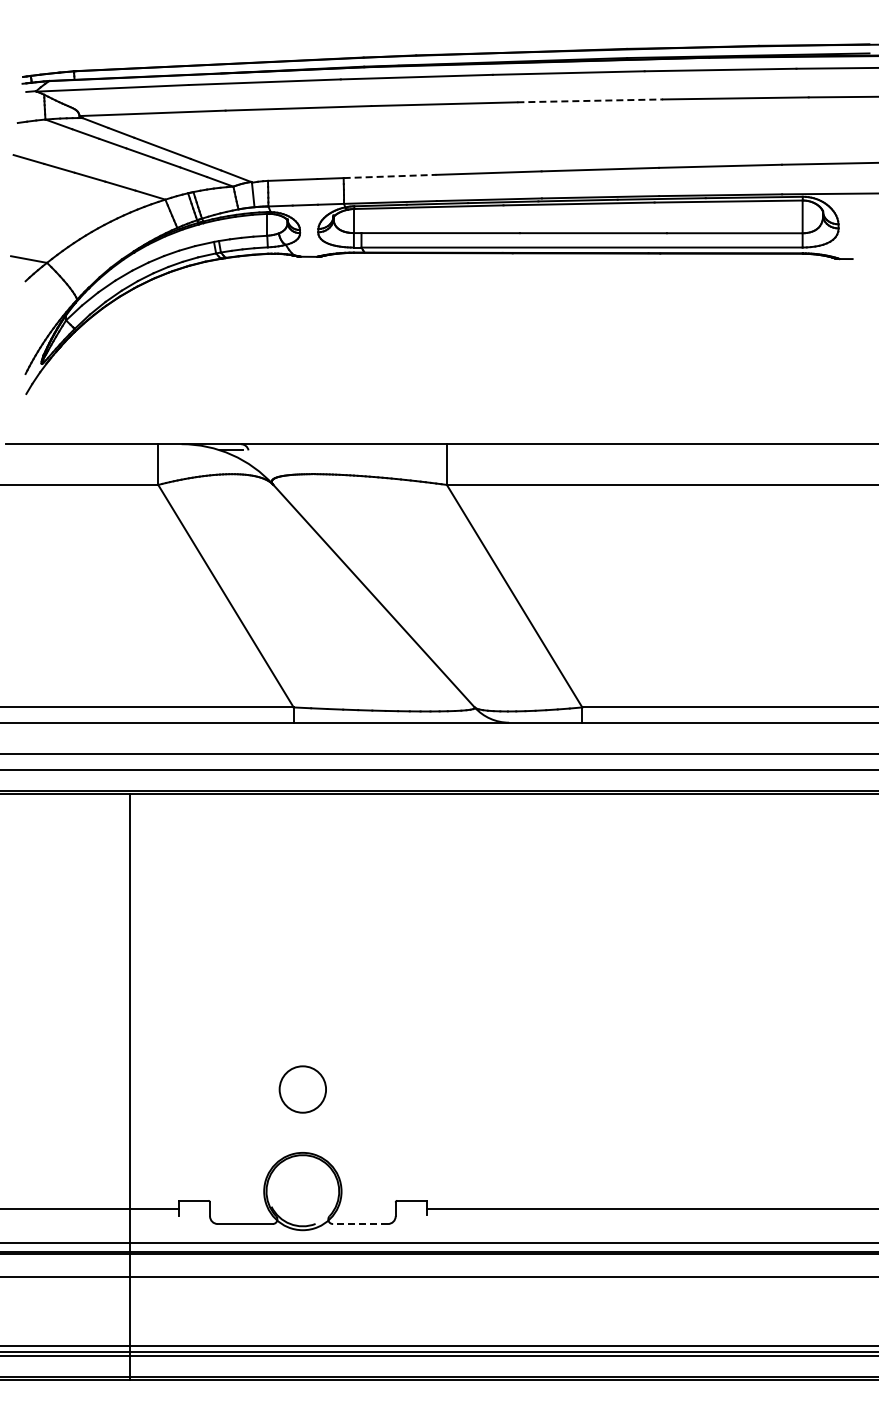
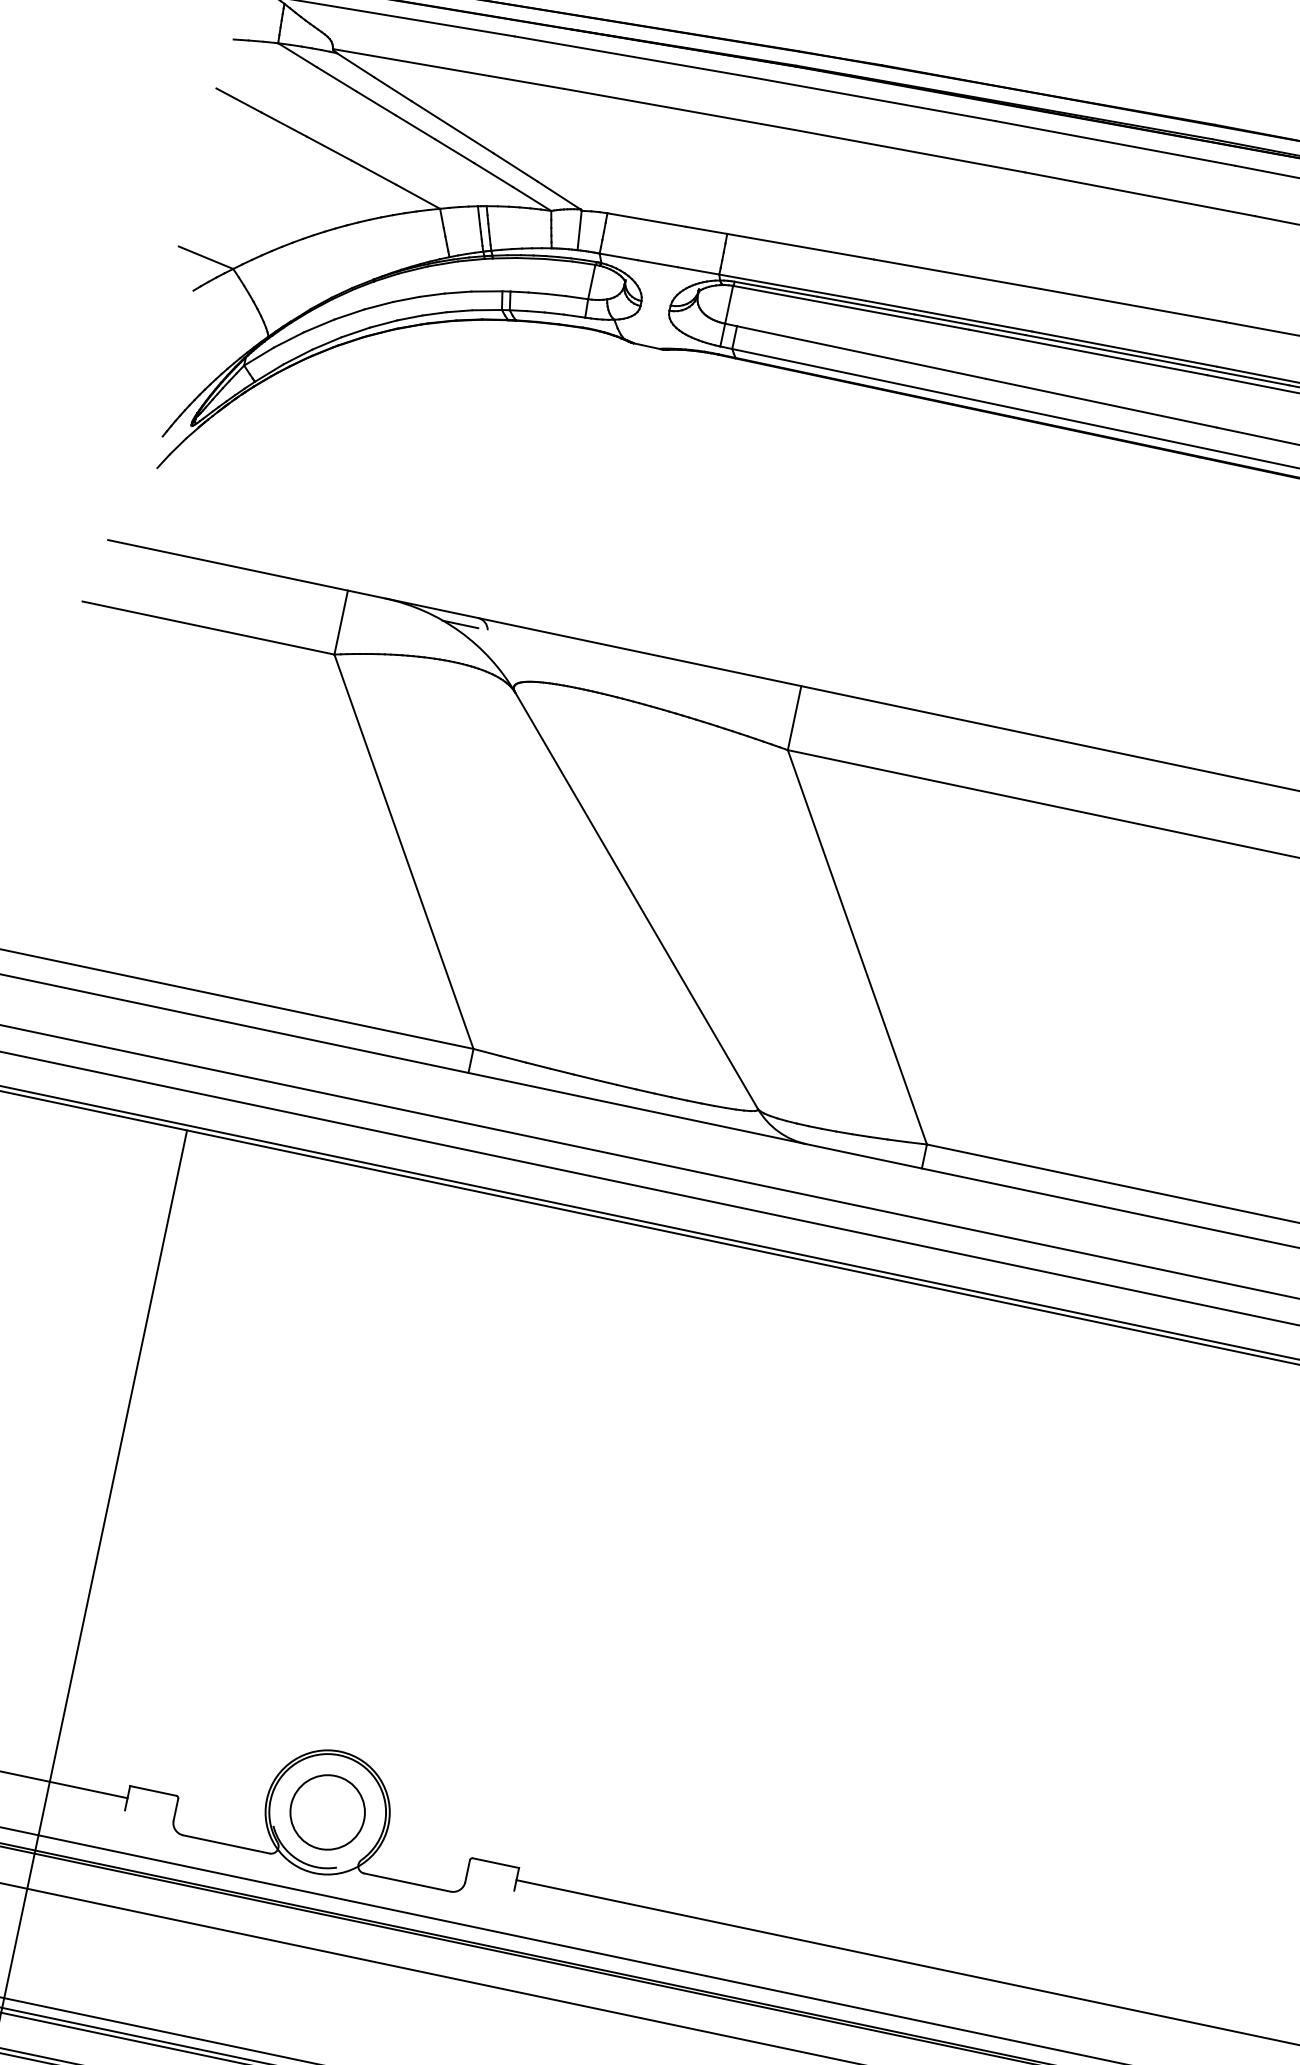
line: (590, 100) -> (1140, 193), dashed -> solid
line: (390, 176) -> (801, 246), dashed -> solid
circle: (302, 1089) -> (327, 1812), moved
line: (360, 1224) -> (407, 1883), dashed -> solid

